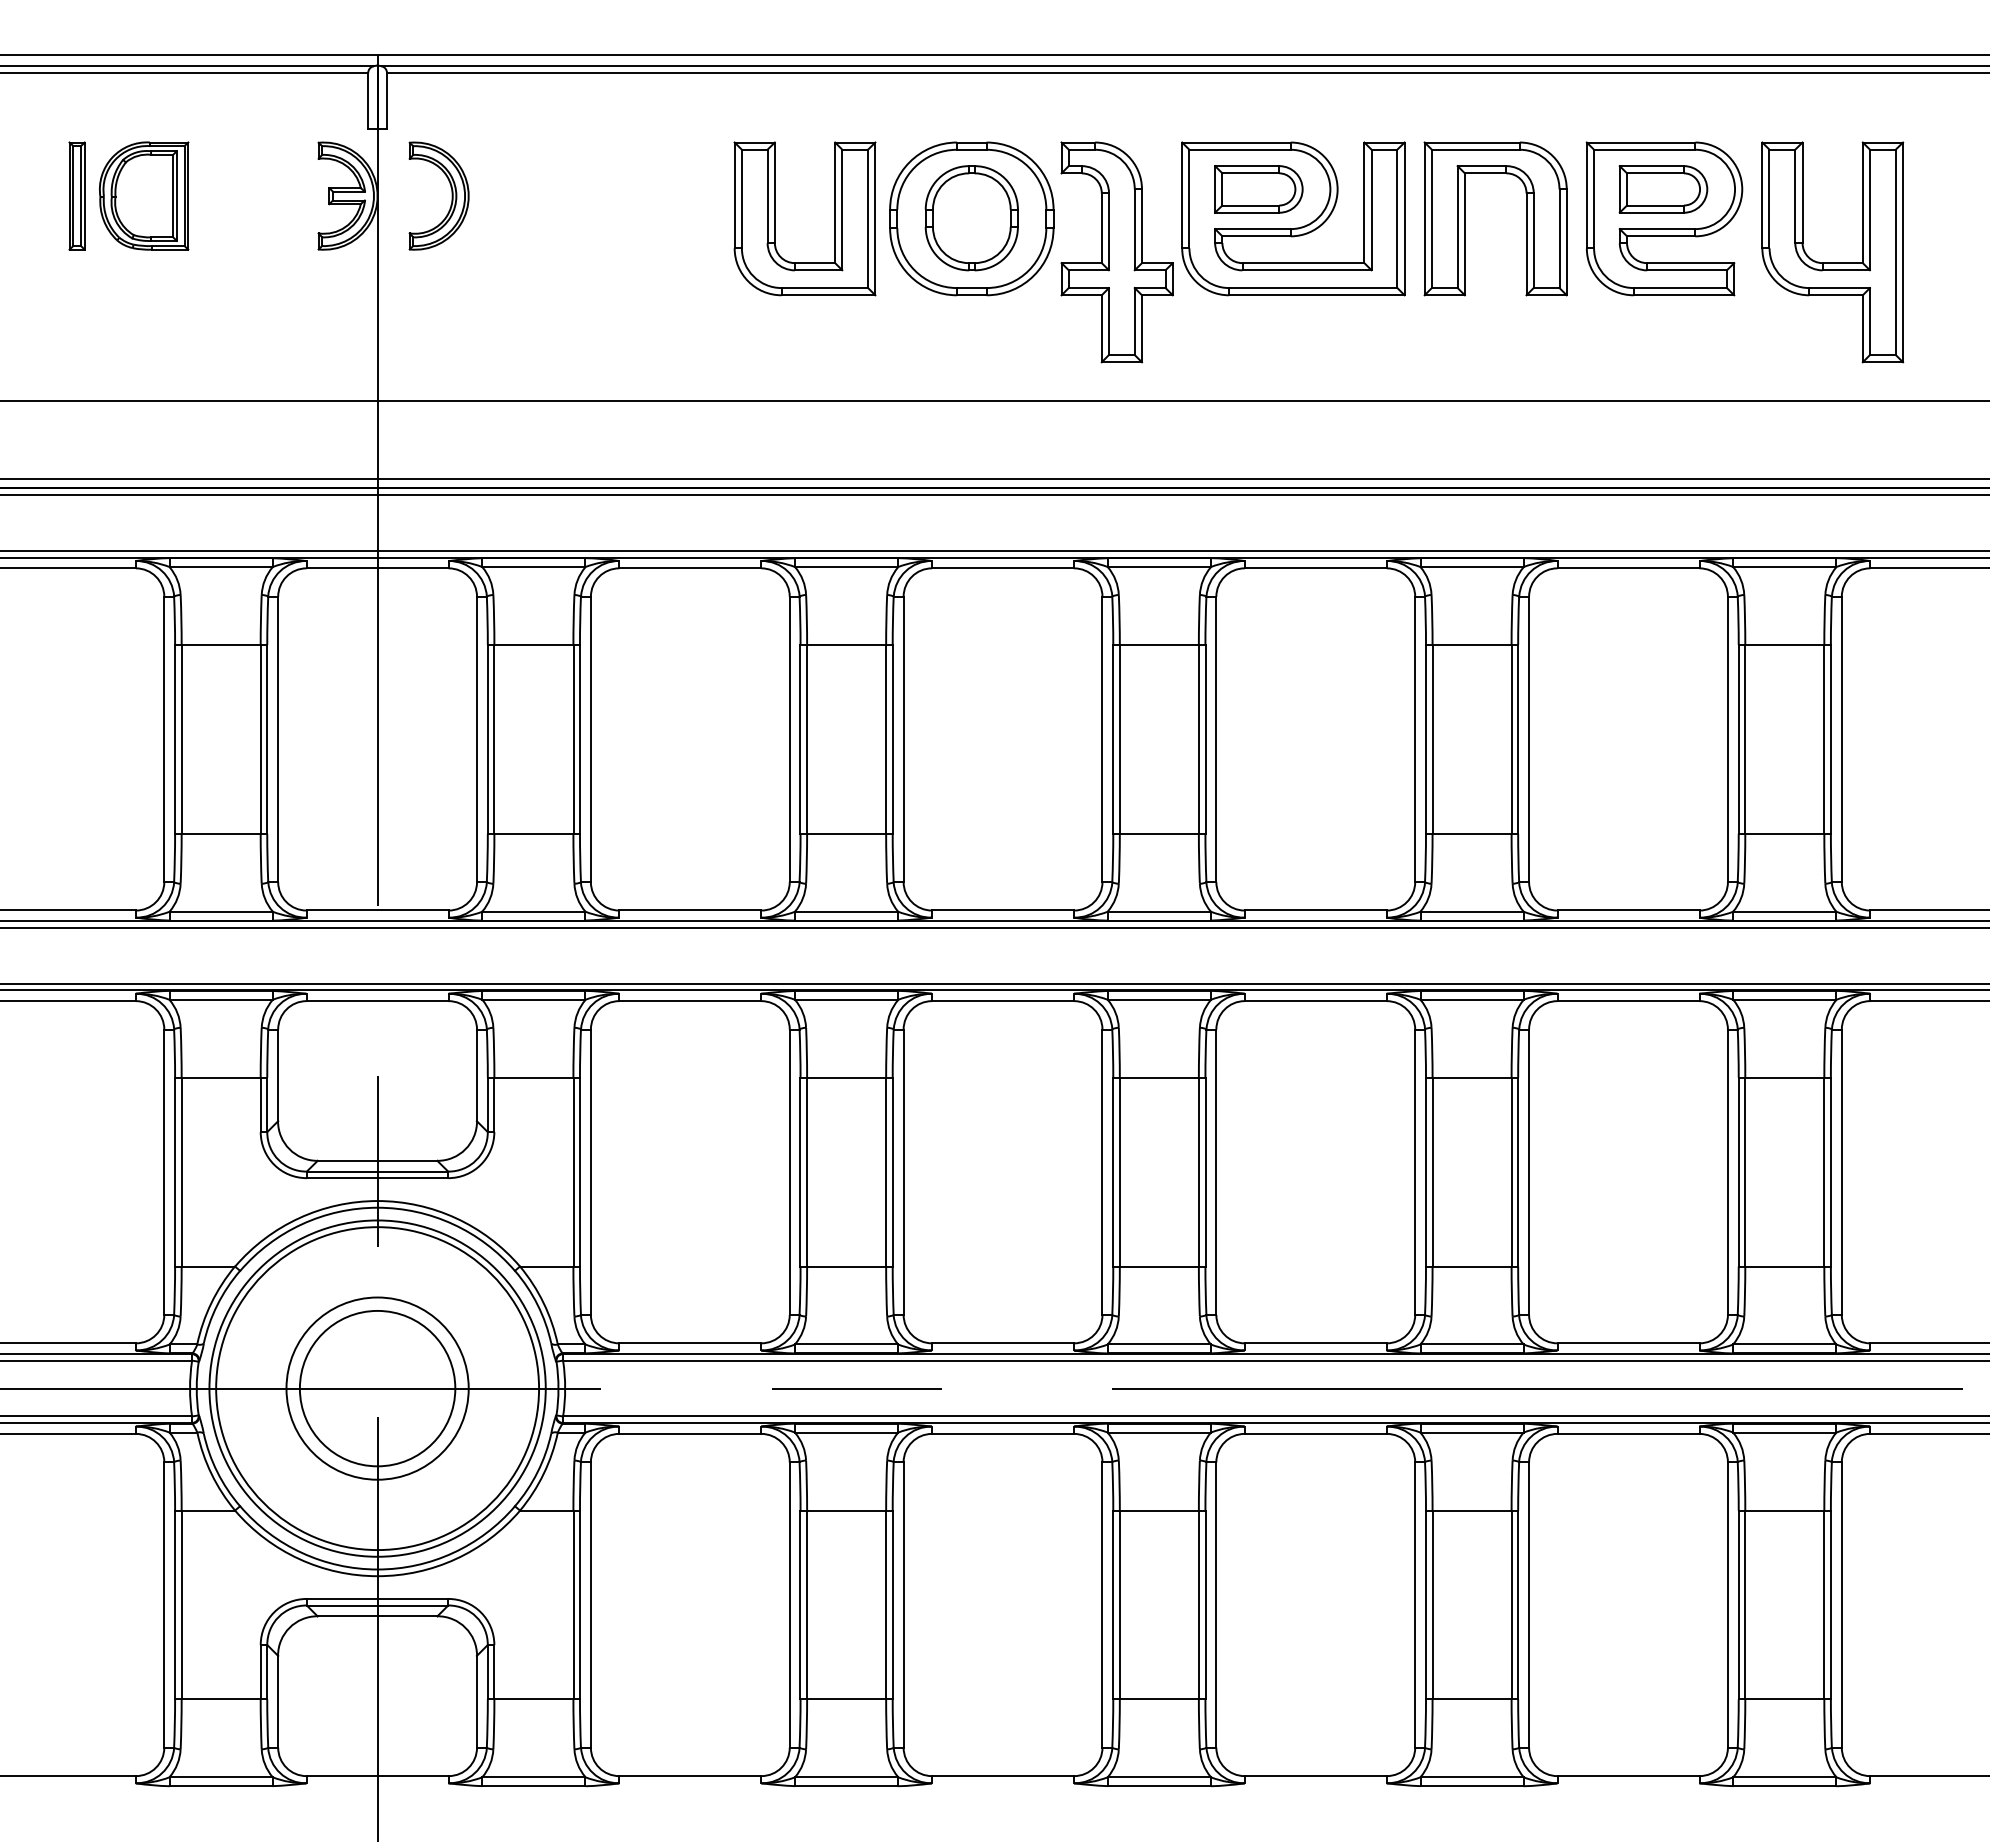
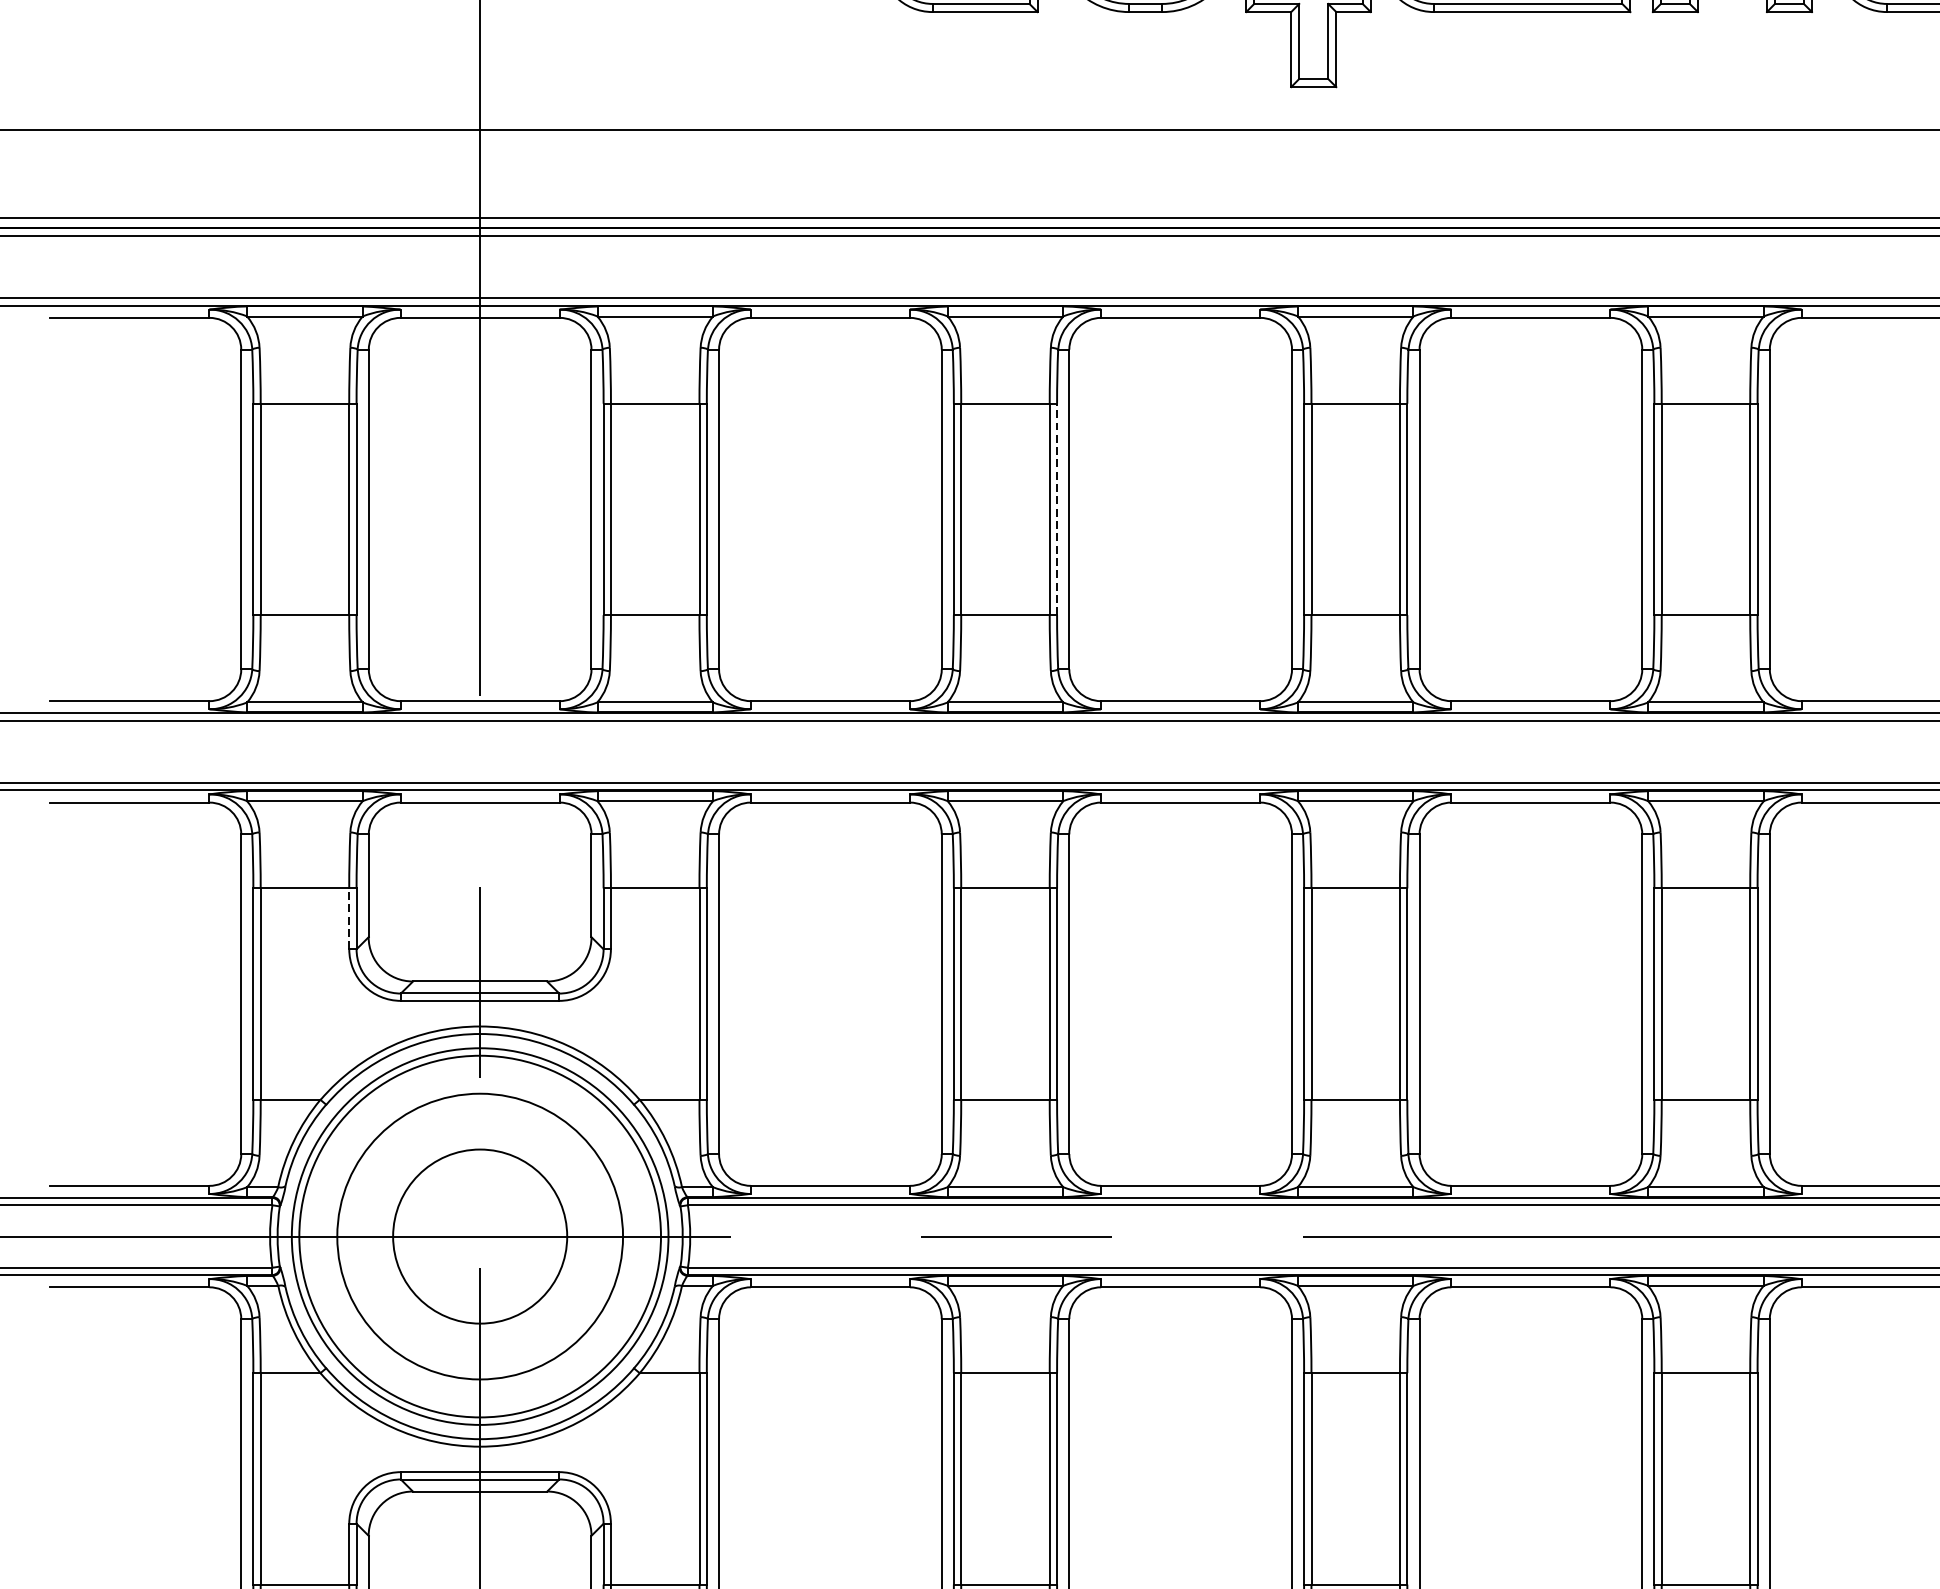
line: (892, 738) -> (1056, 508), solid -> dashed
line: (260, 1104) -> (349, 918), solid -> dashed
circle: (377, 1388) -> (480, 1236), size x1.4

